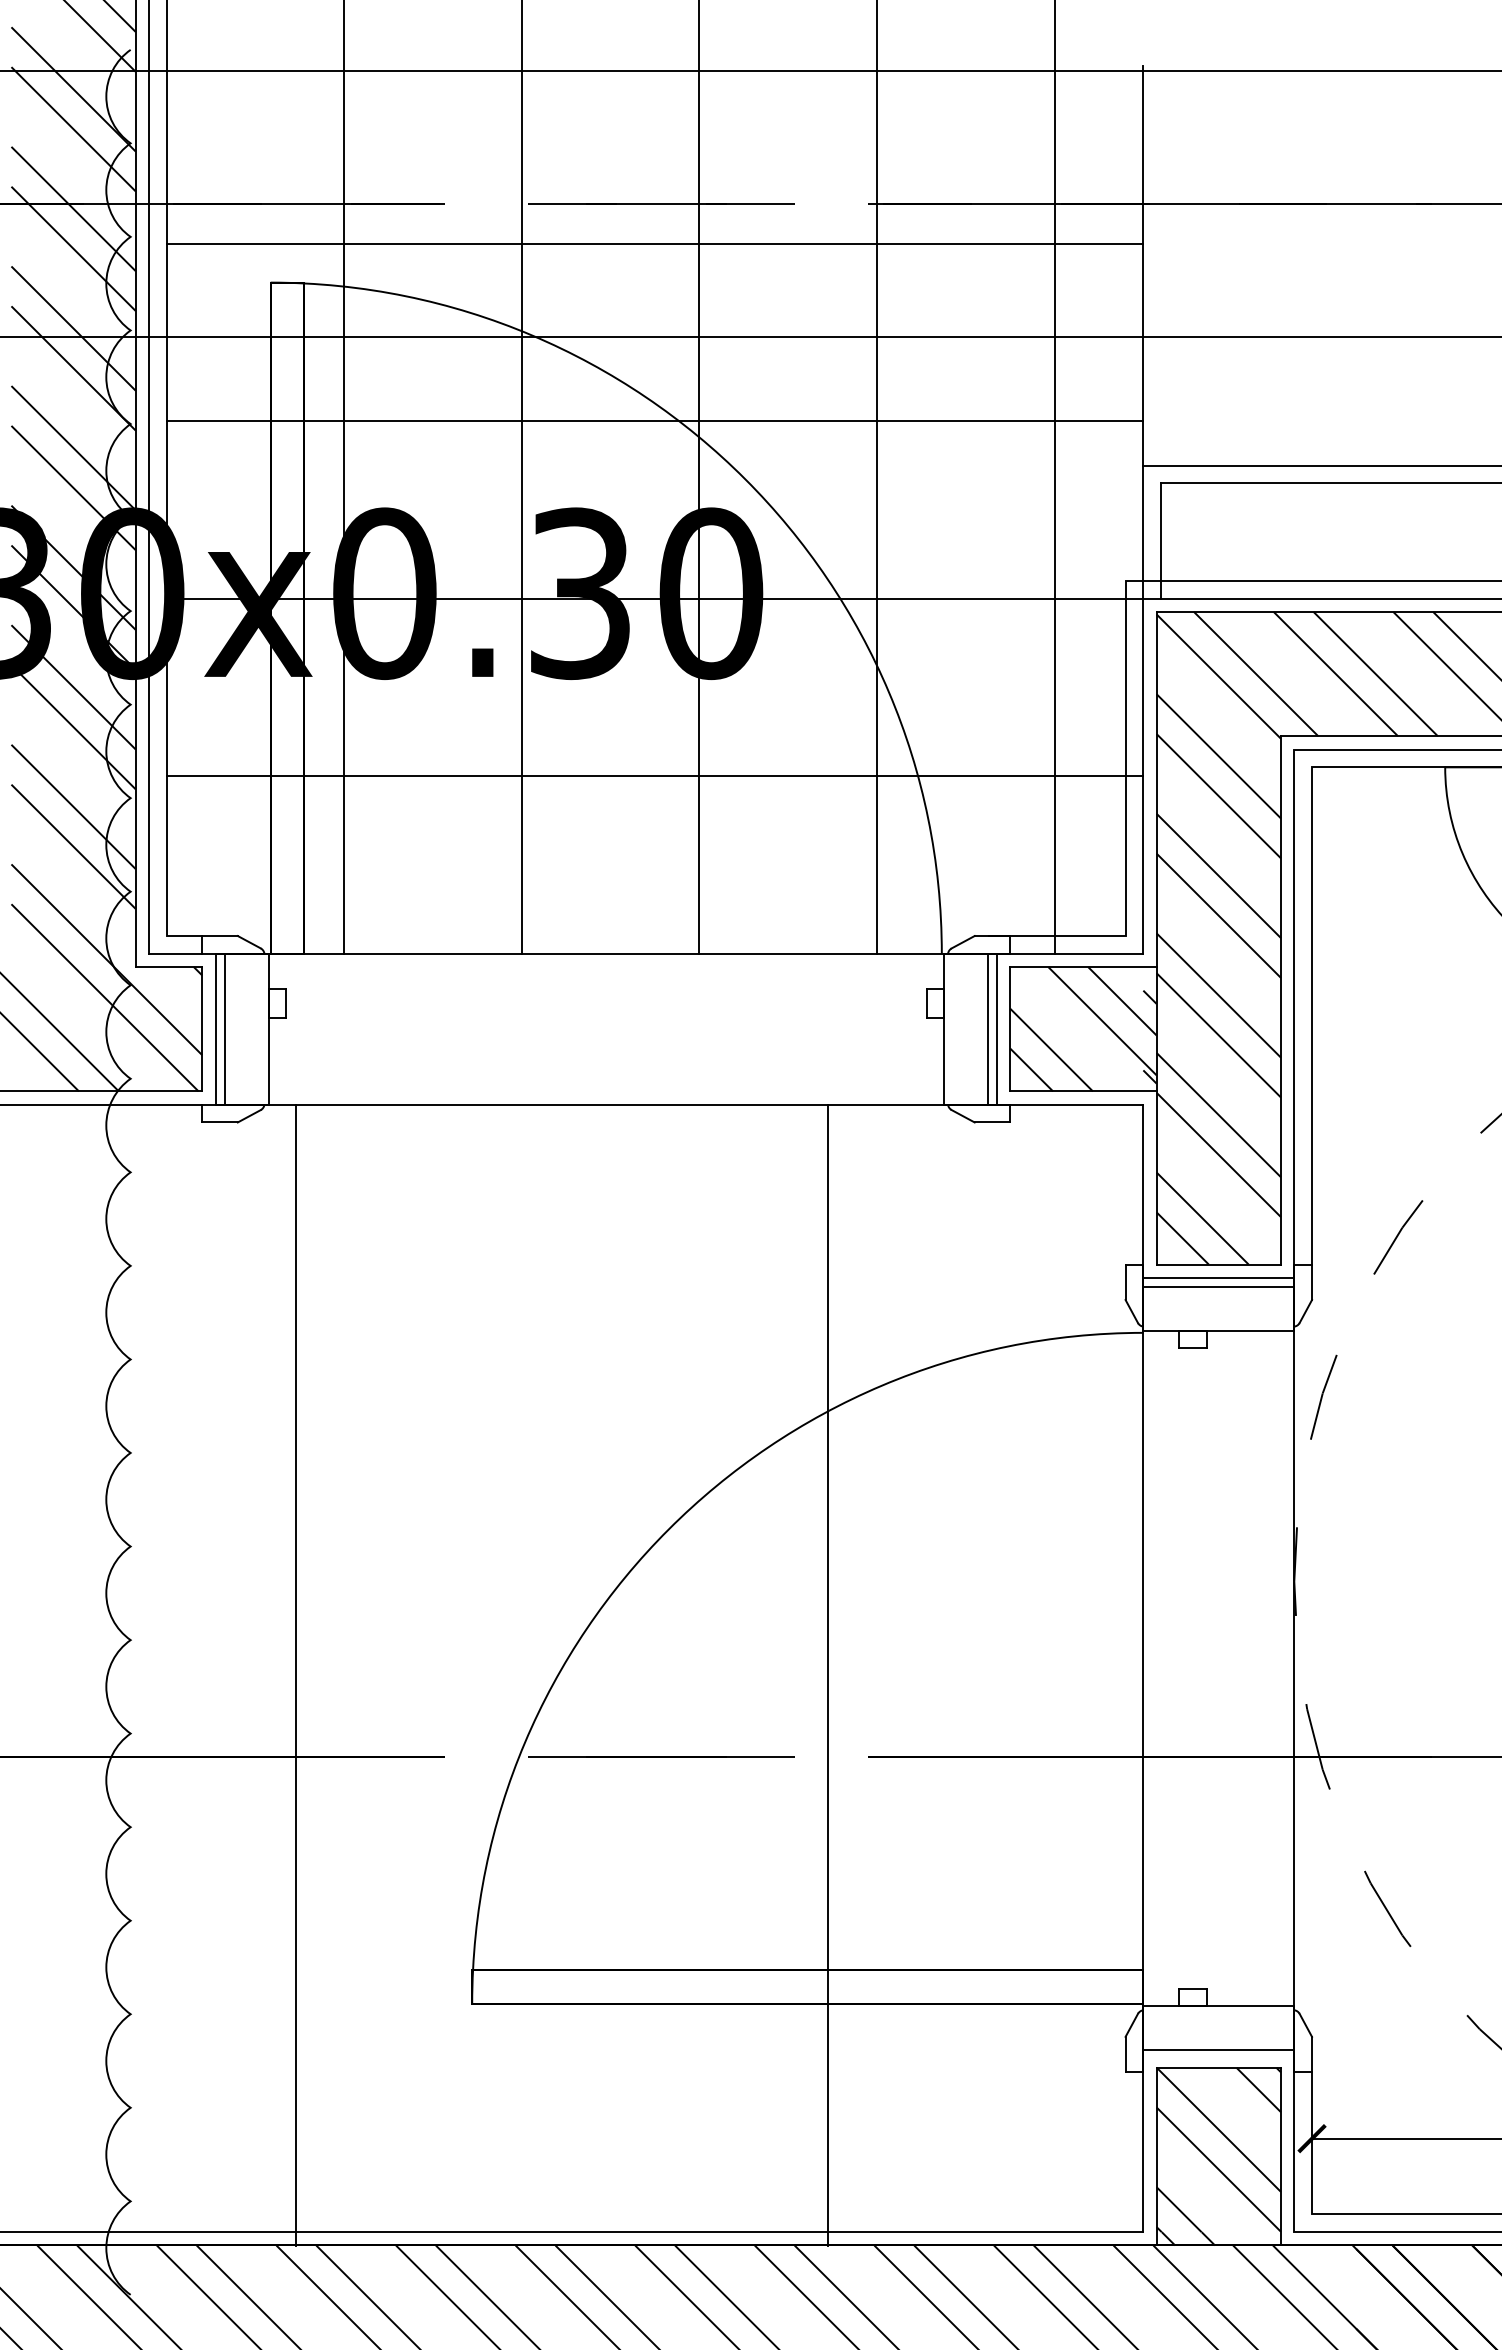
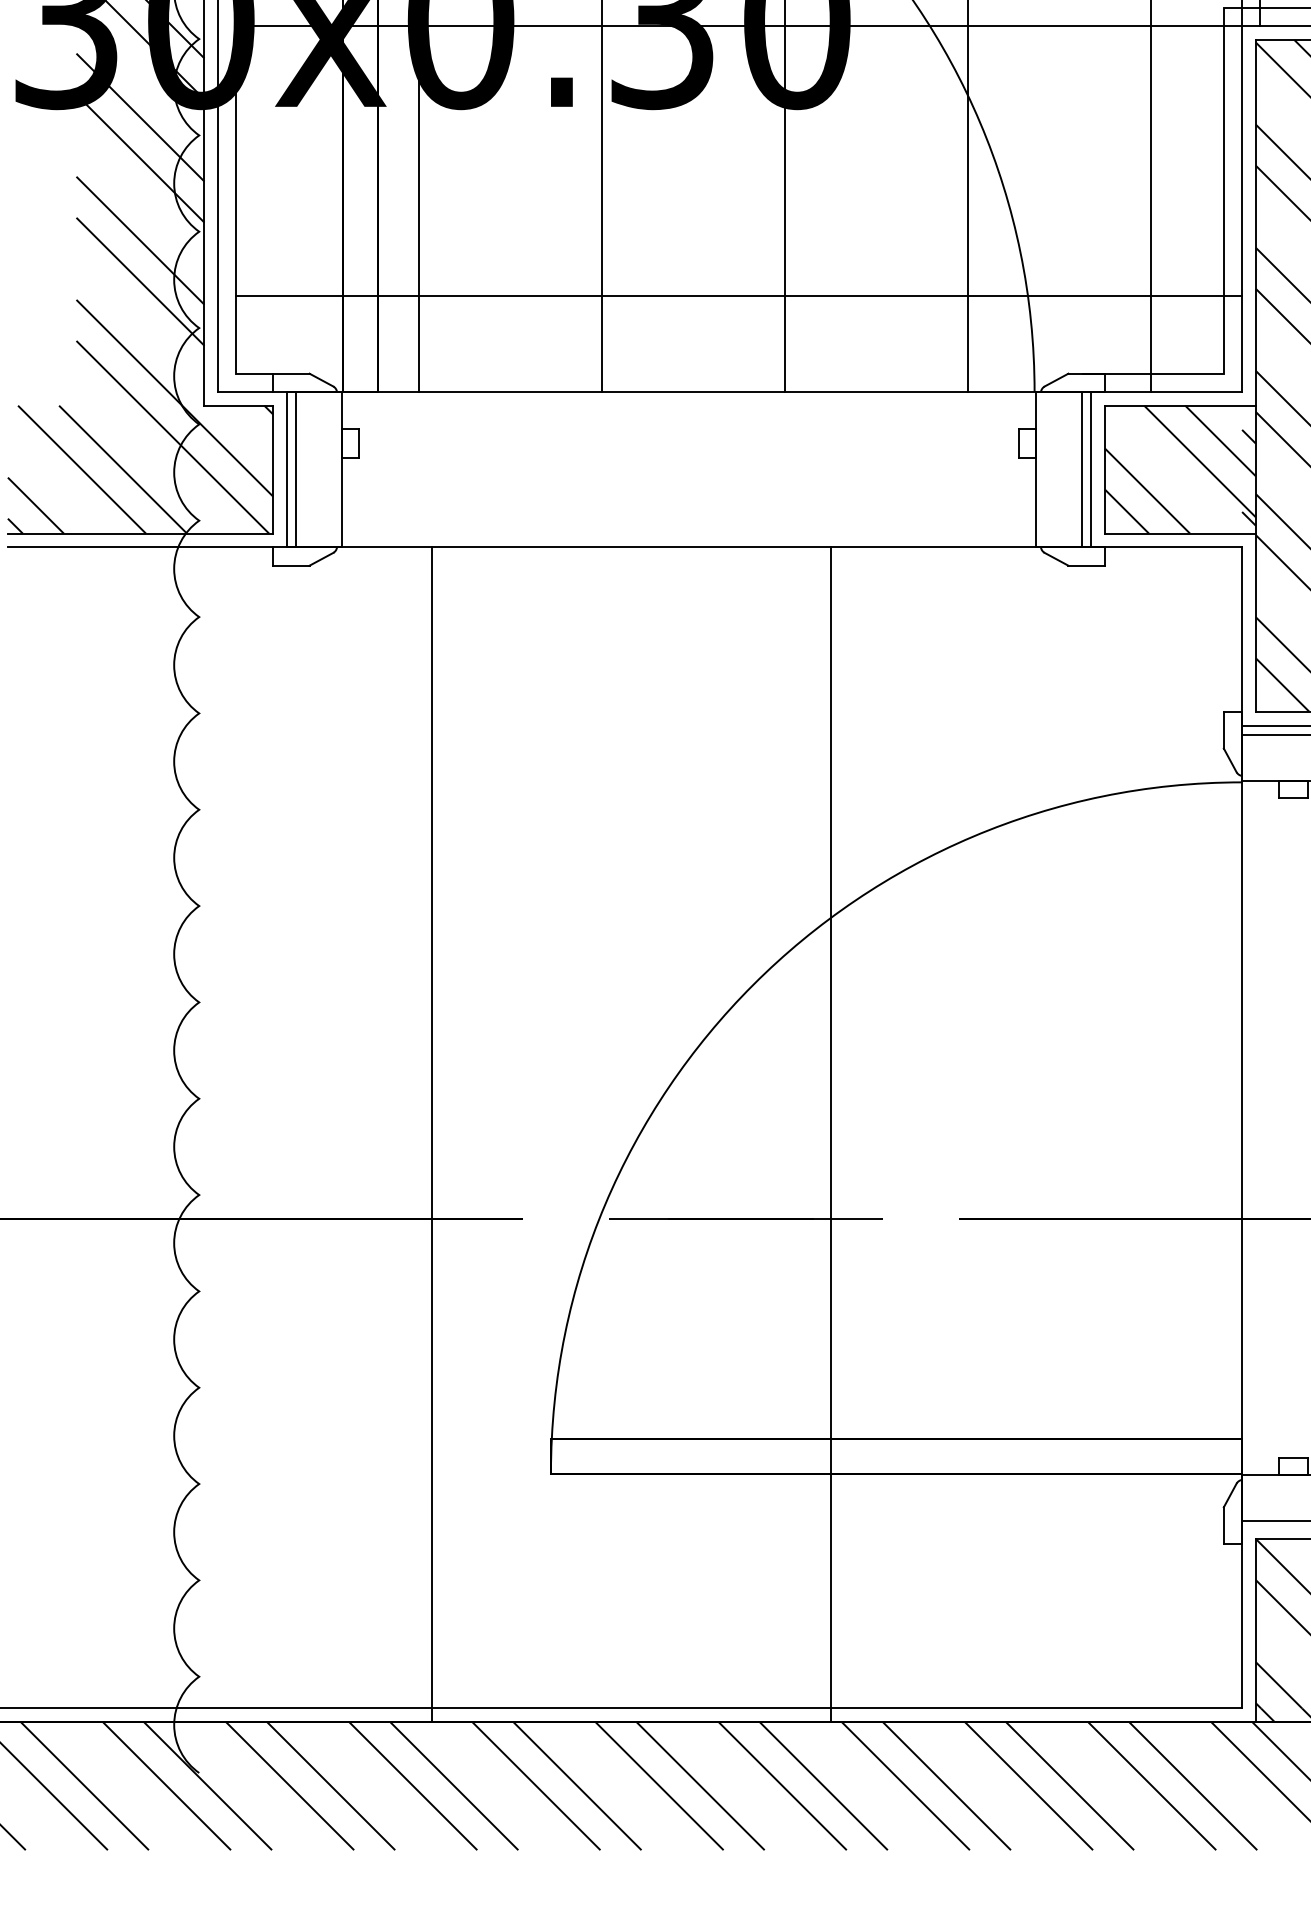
line: (654, 776) -> (738, 295), moved
line: (295, 1674) -> (431, 1134), moved
line: (828, 1674) -> (831, 1134), moved

